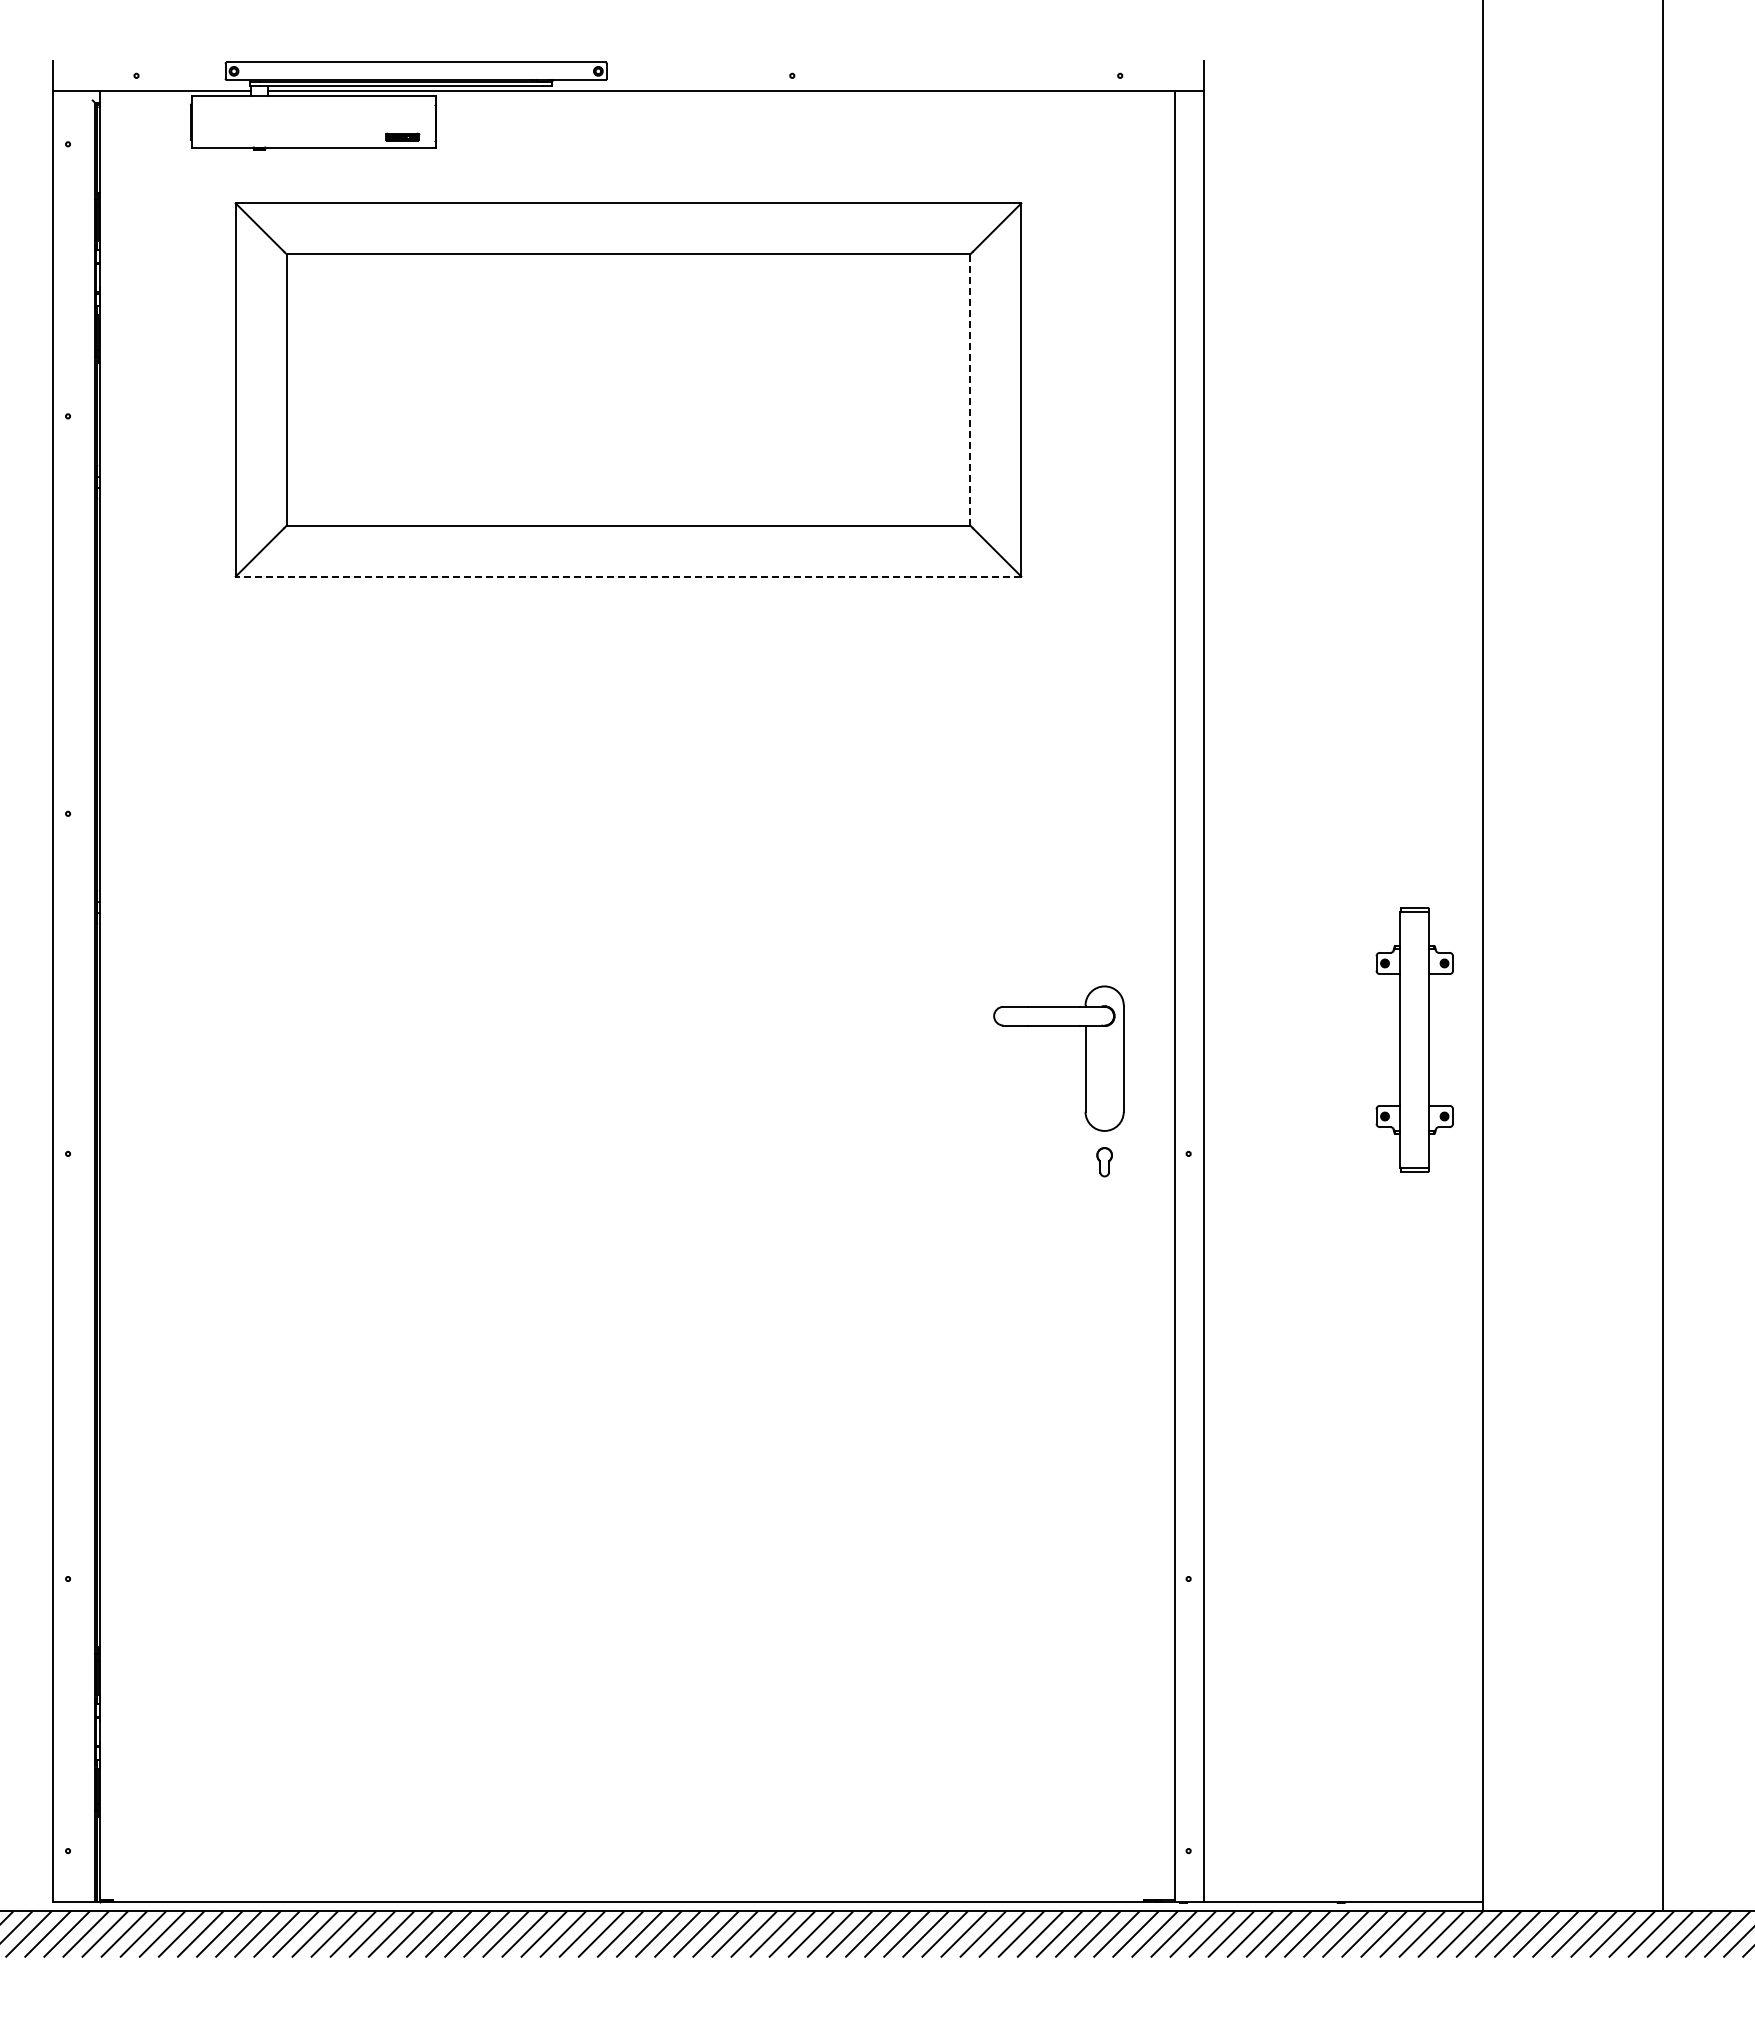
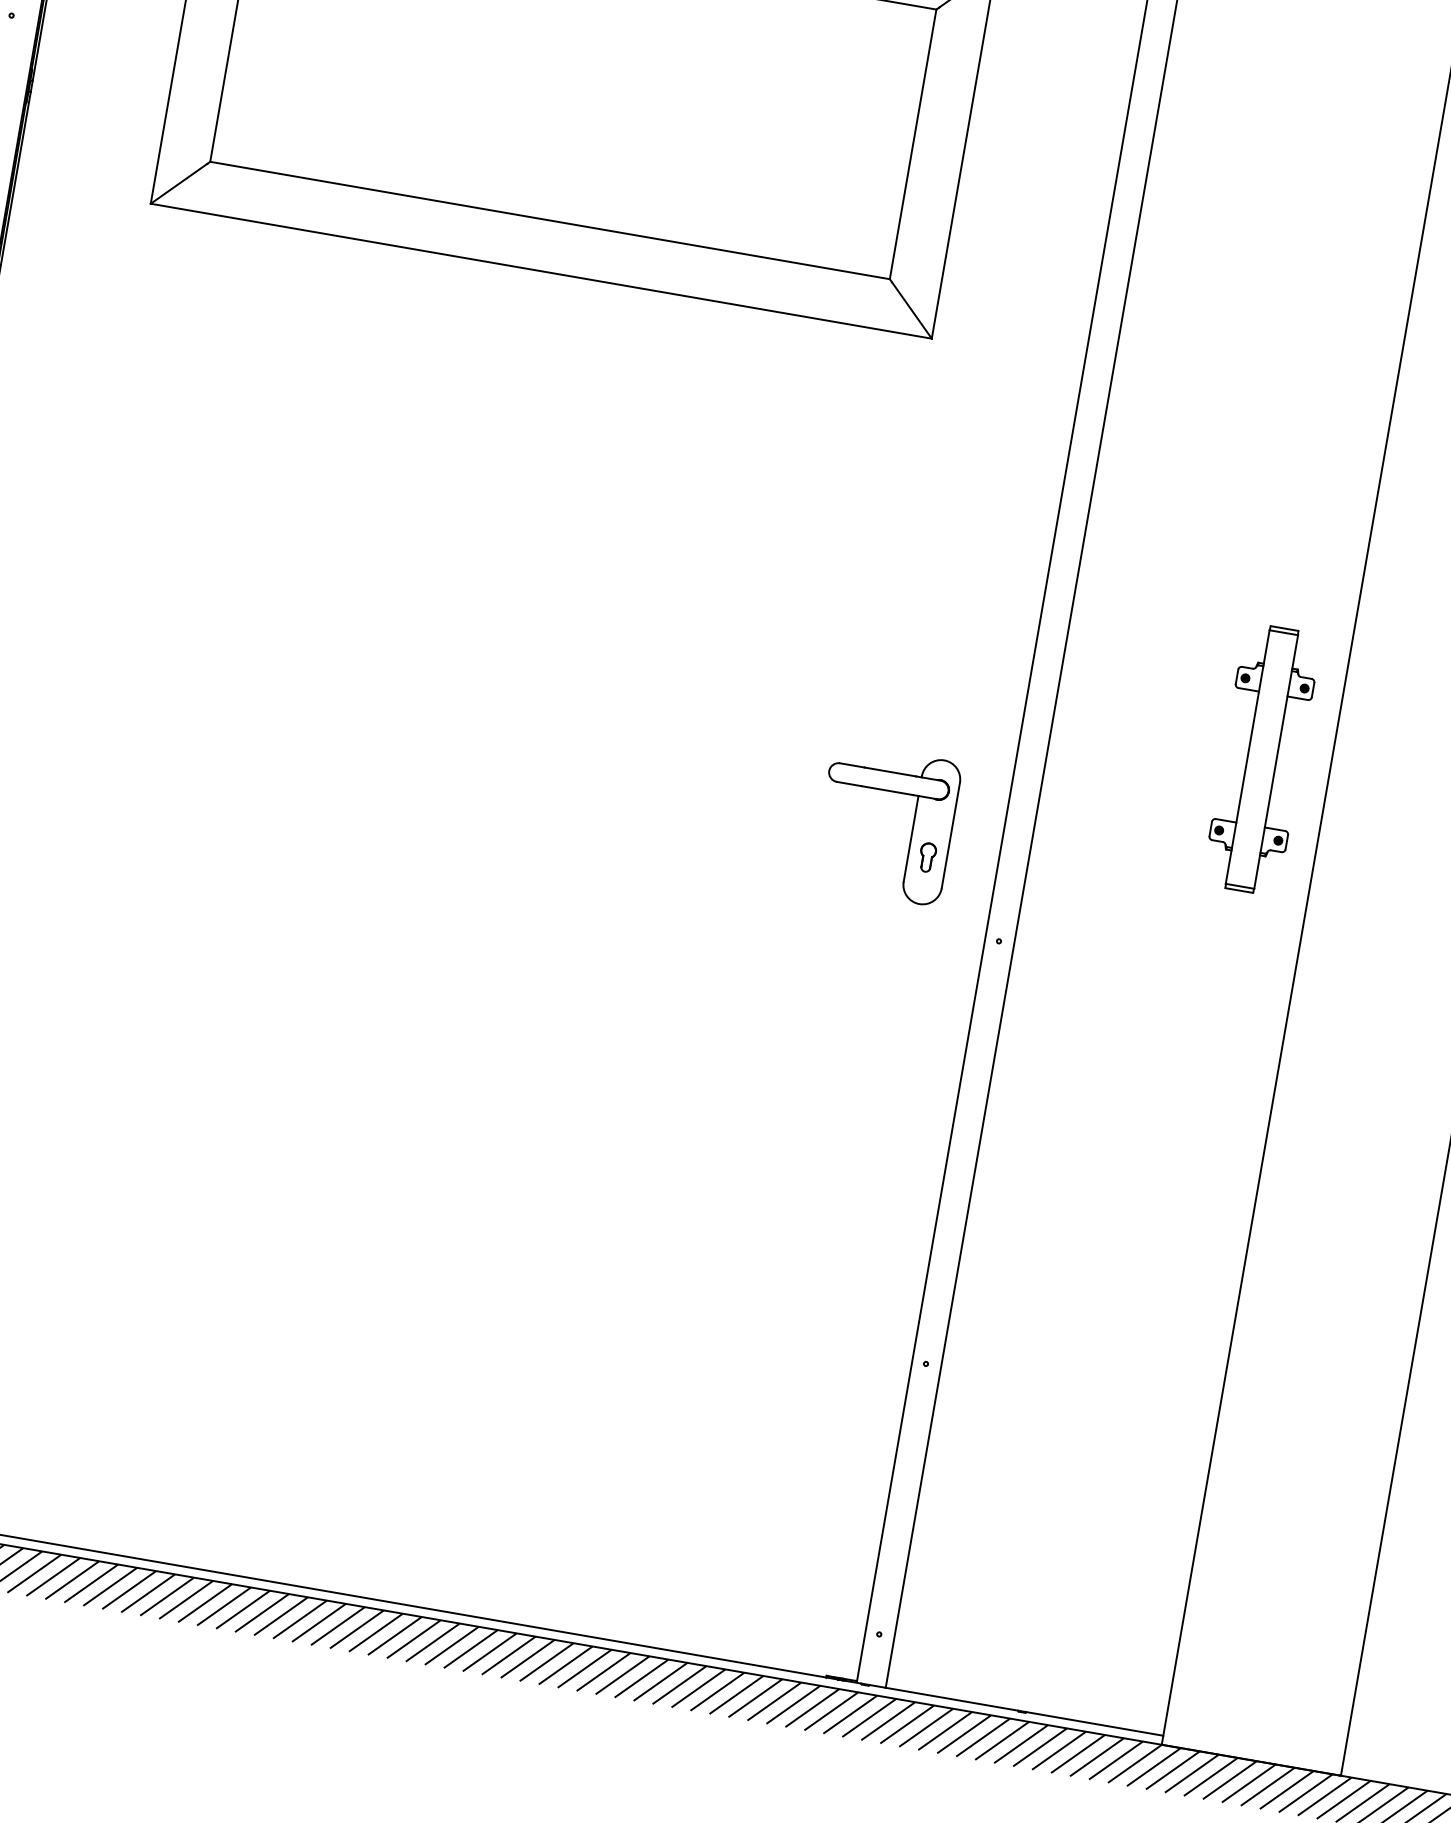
line: (970, 390) -> (913, 144), dashed -> solid
line: (628, 576) -> (541, 271), dashed -> solid
part: (1414, 1039) -> (1261, 758), moved
part: (1104, 1162) -> (927, 857), moved

